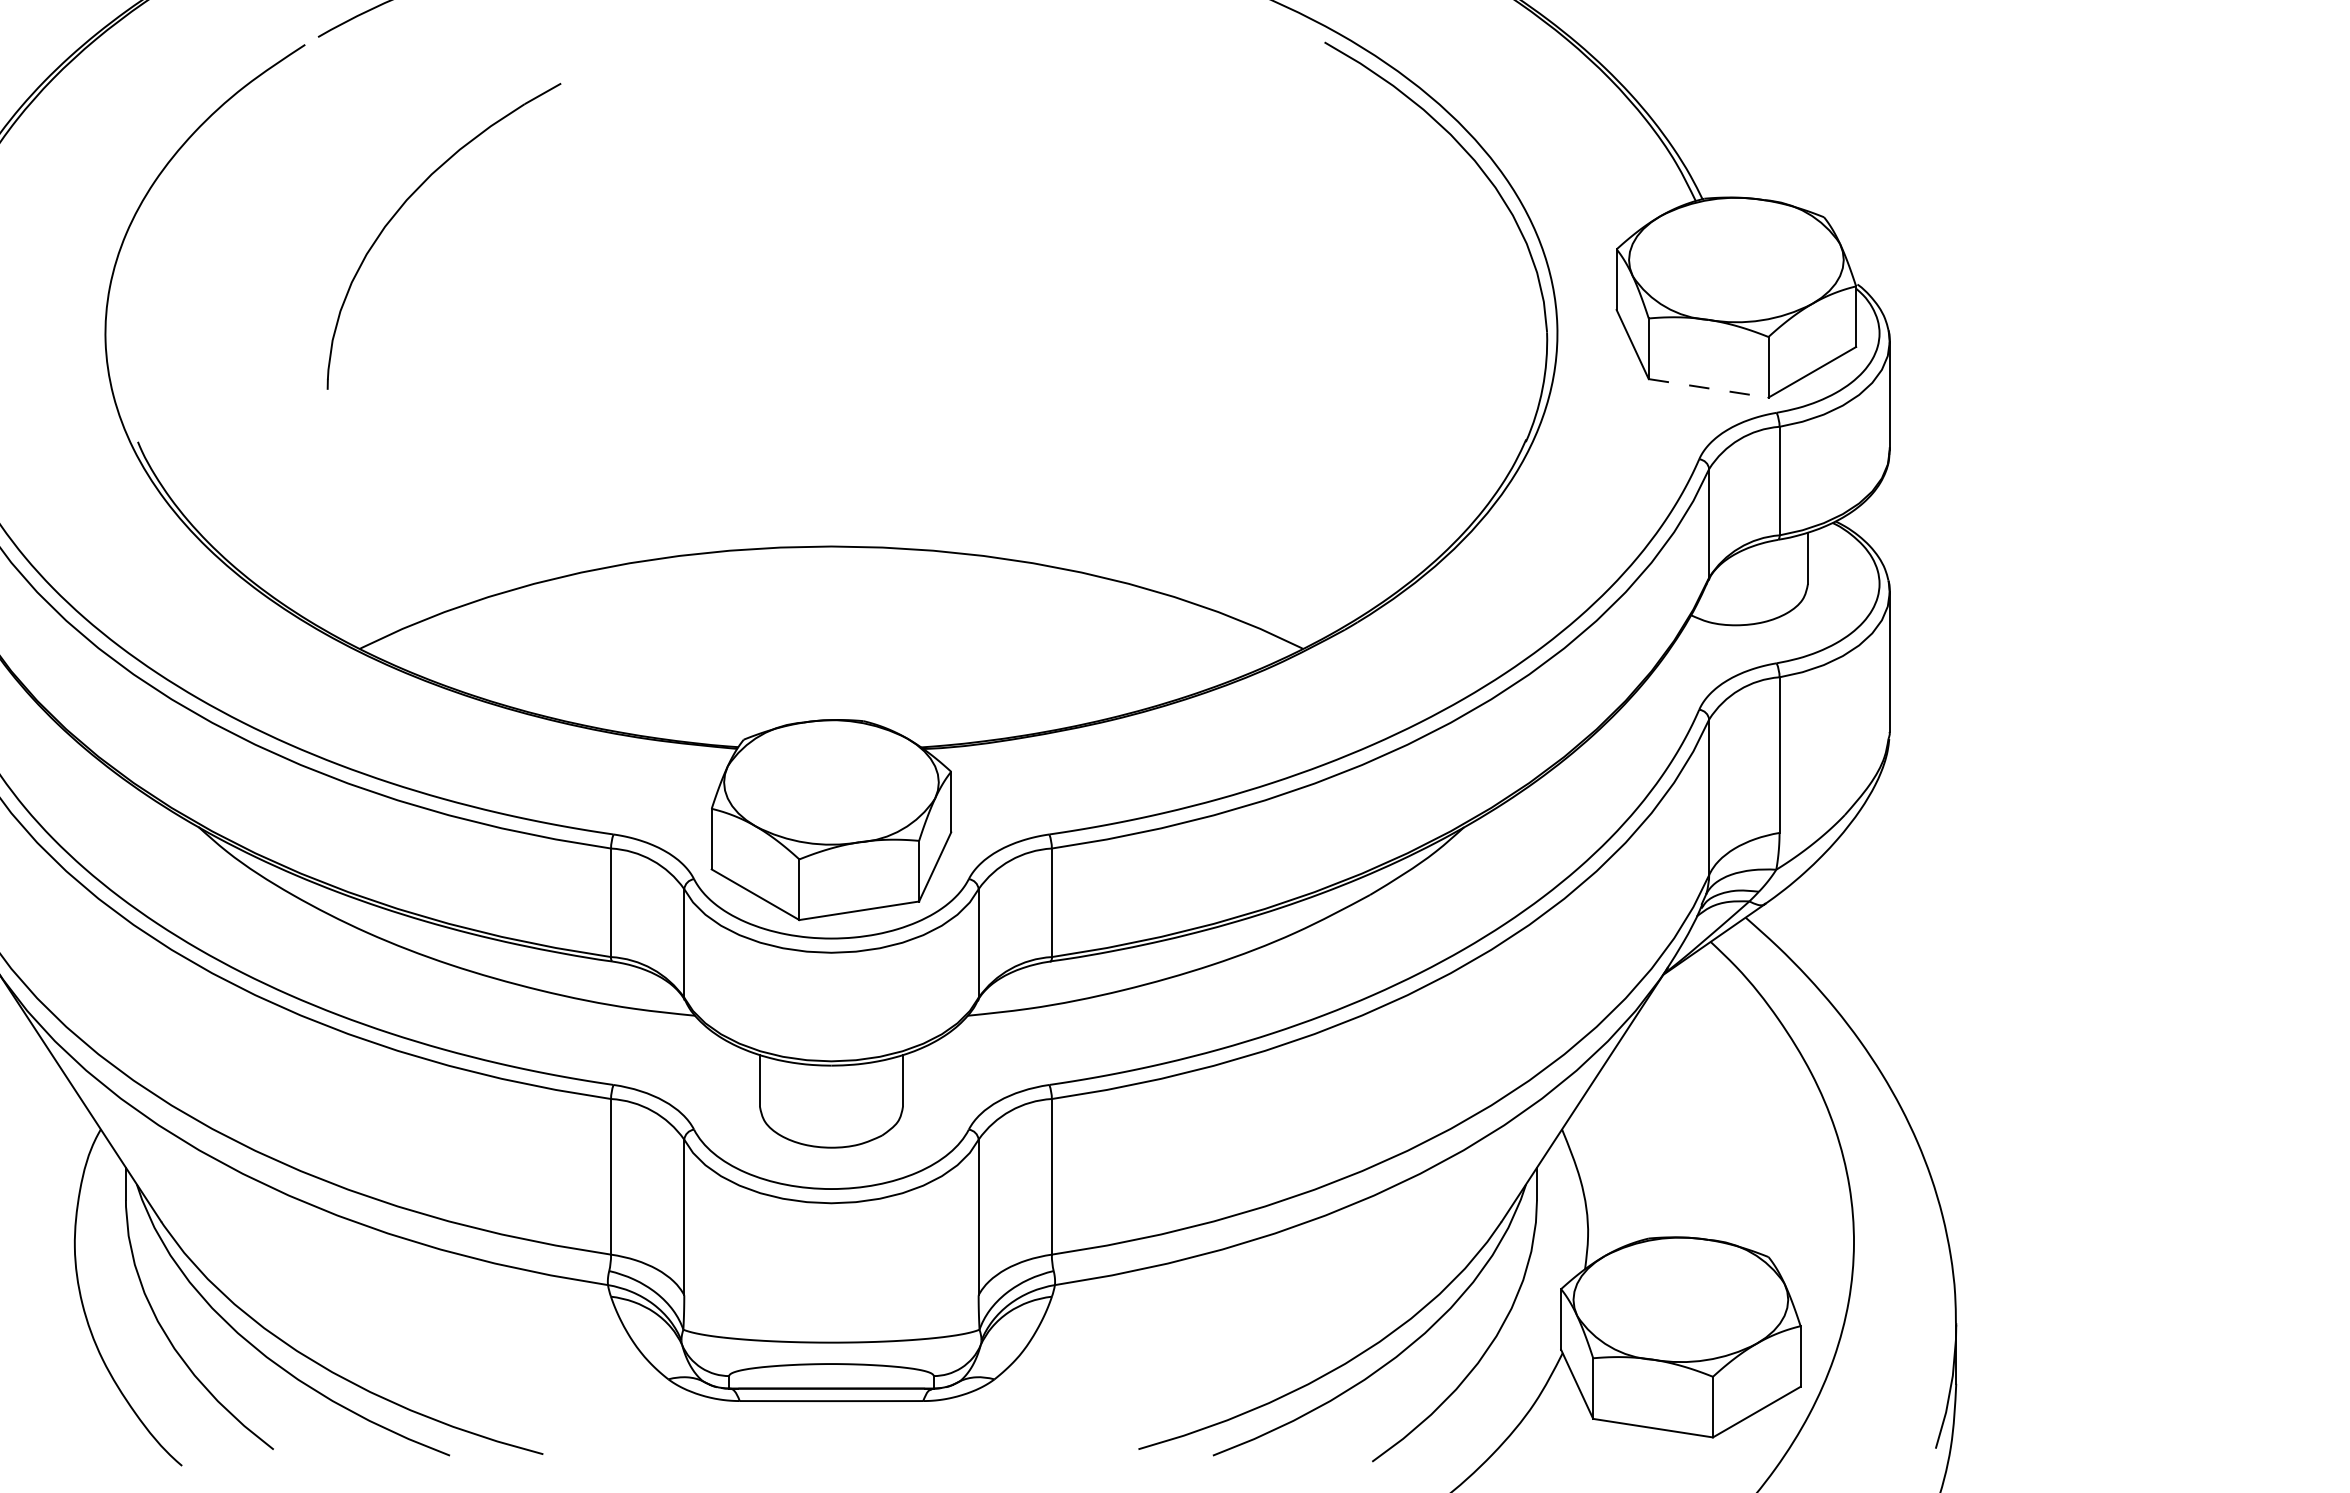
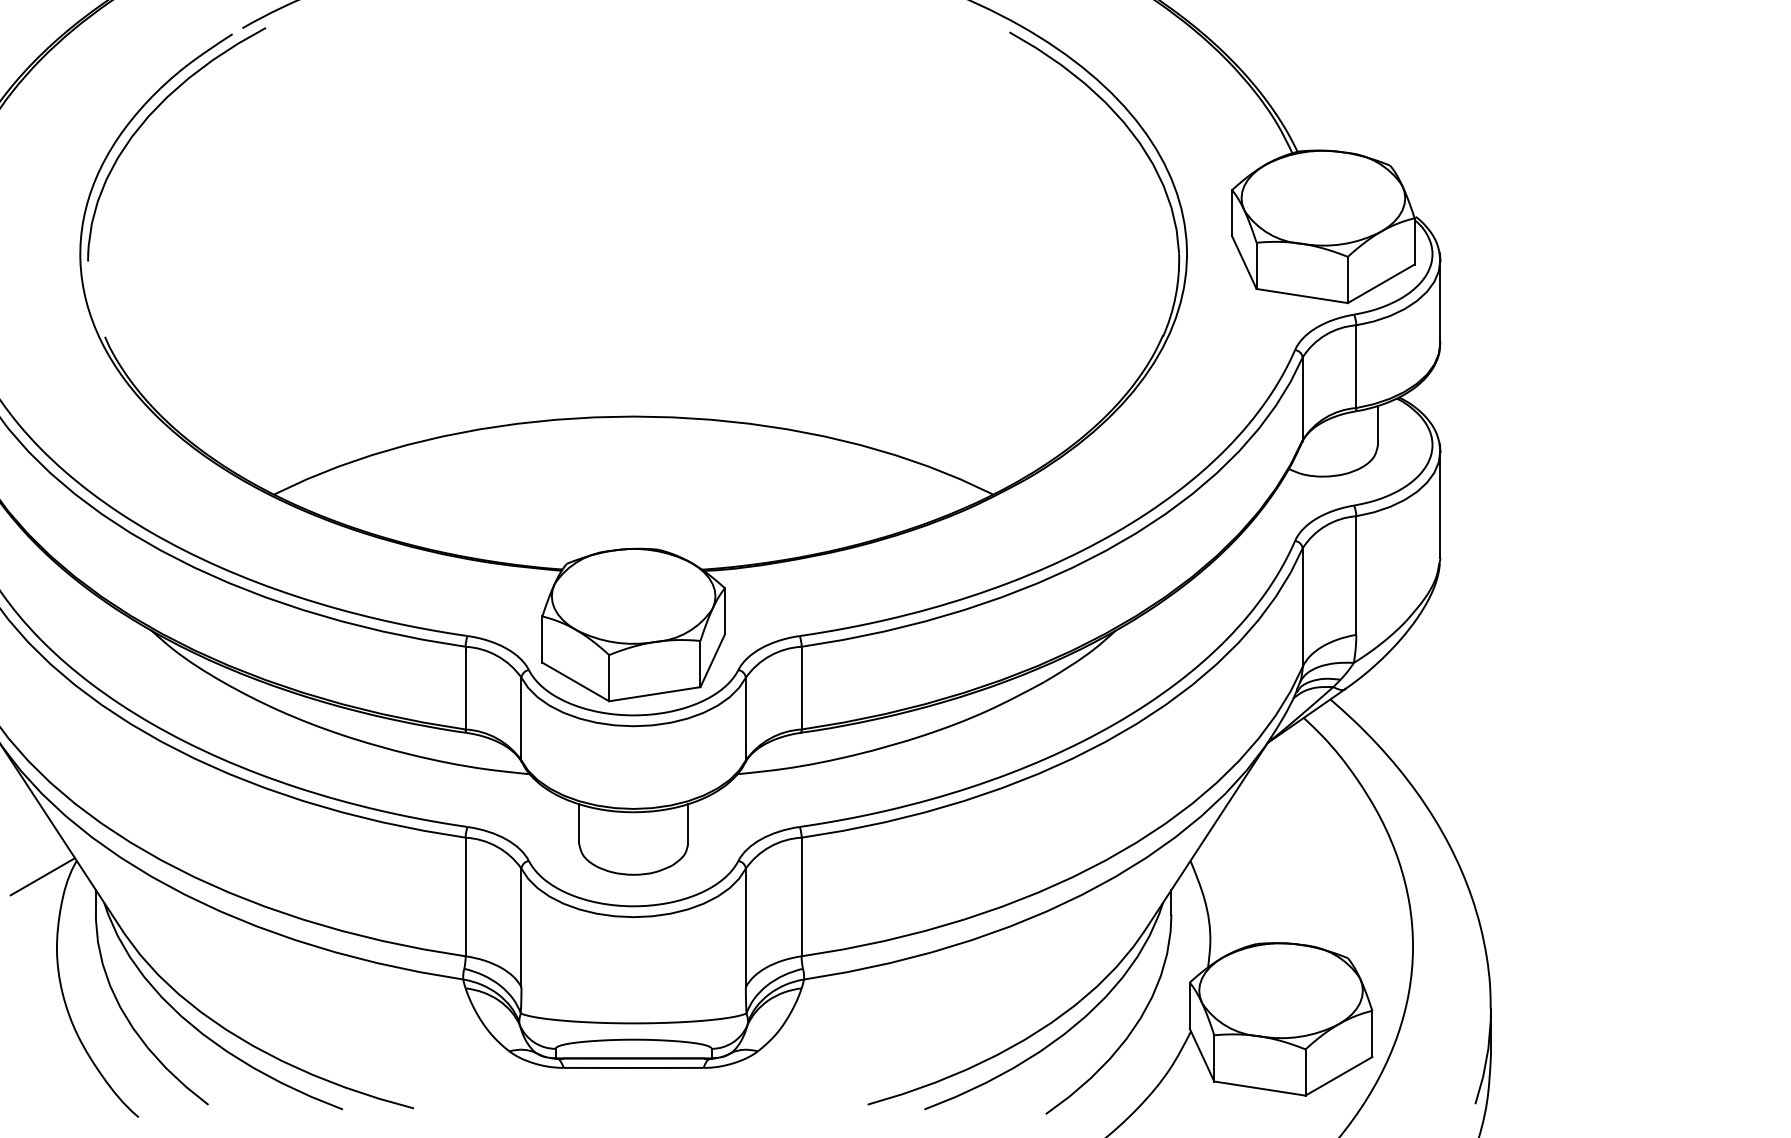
part: (406, 202) -> (148, 118), moved
line: (1708, 388) -> (1302, 296), dashed -> solid
line: (56, 1149) -> (42, 876), added

